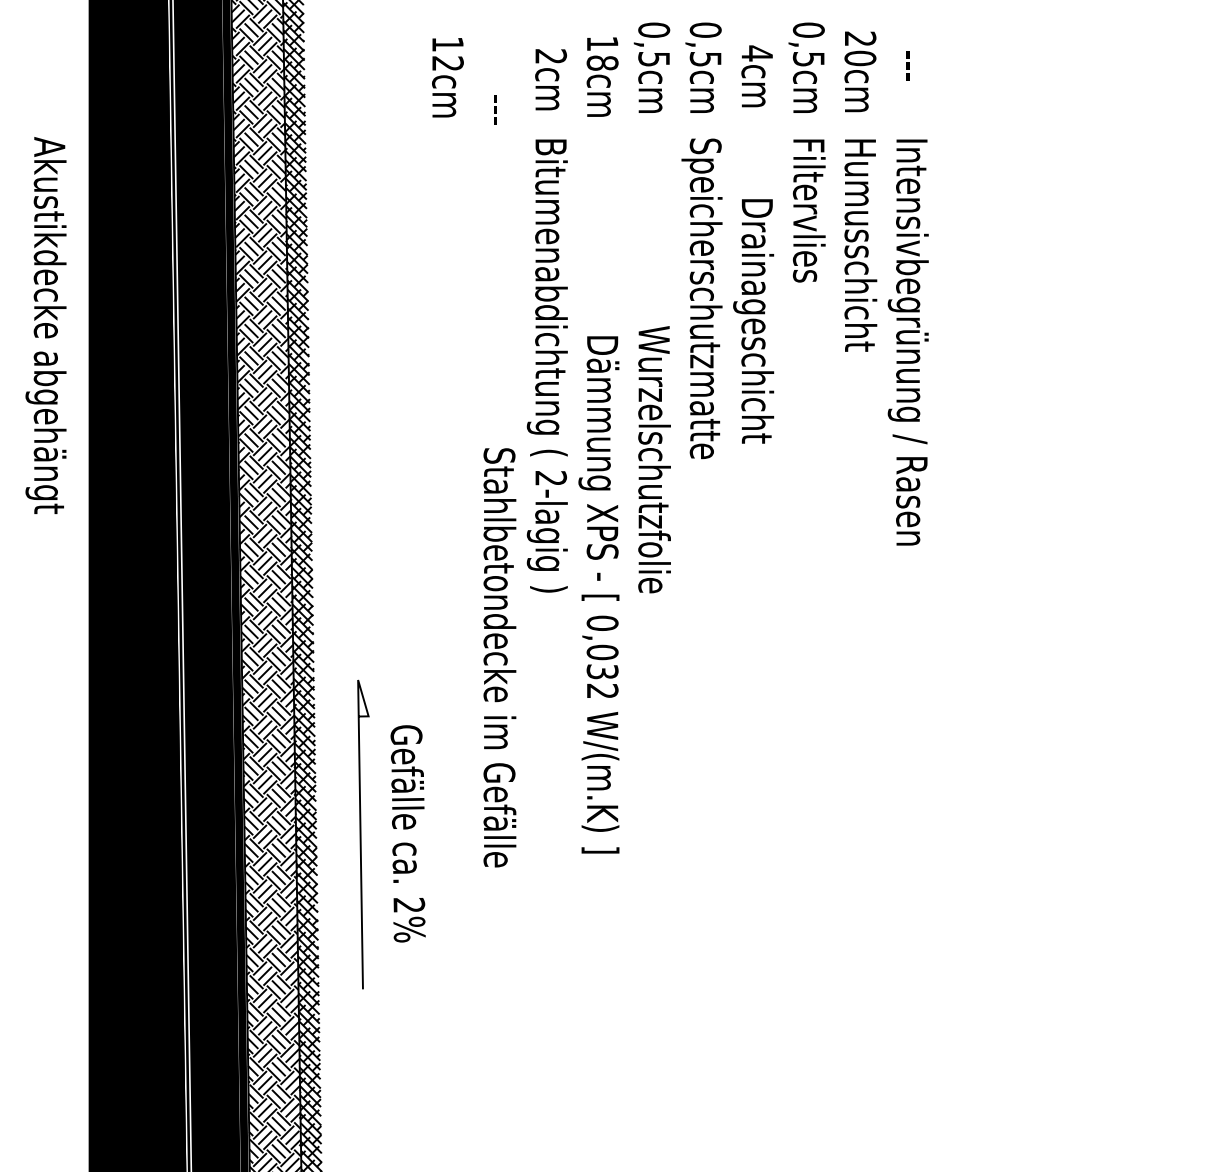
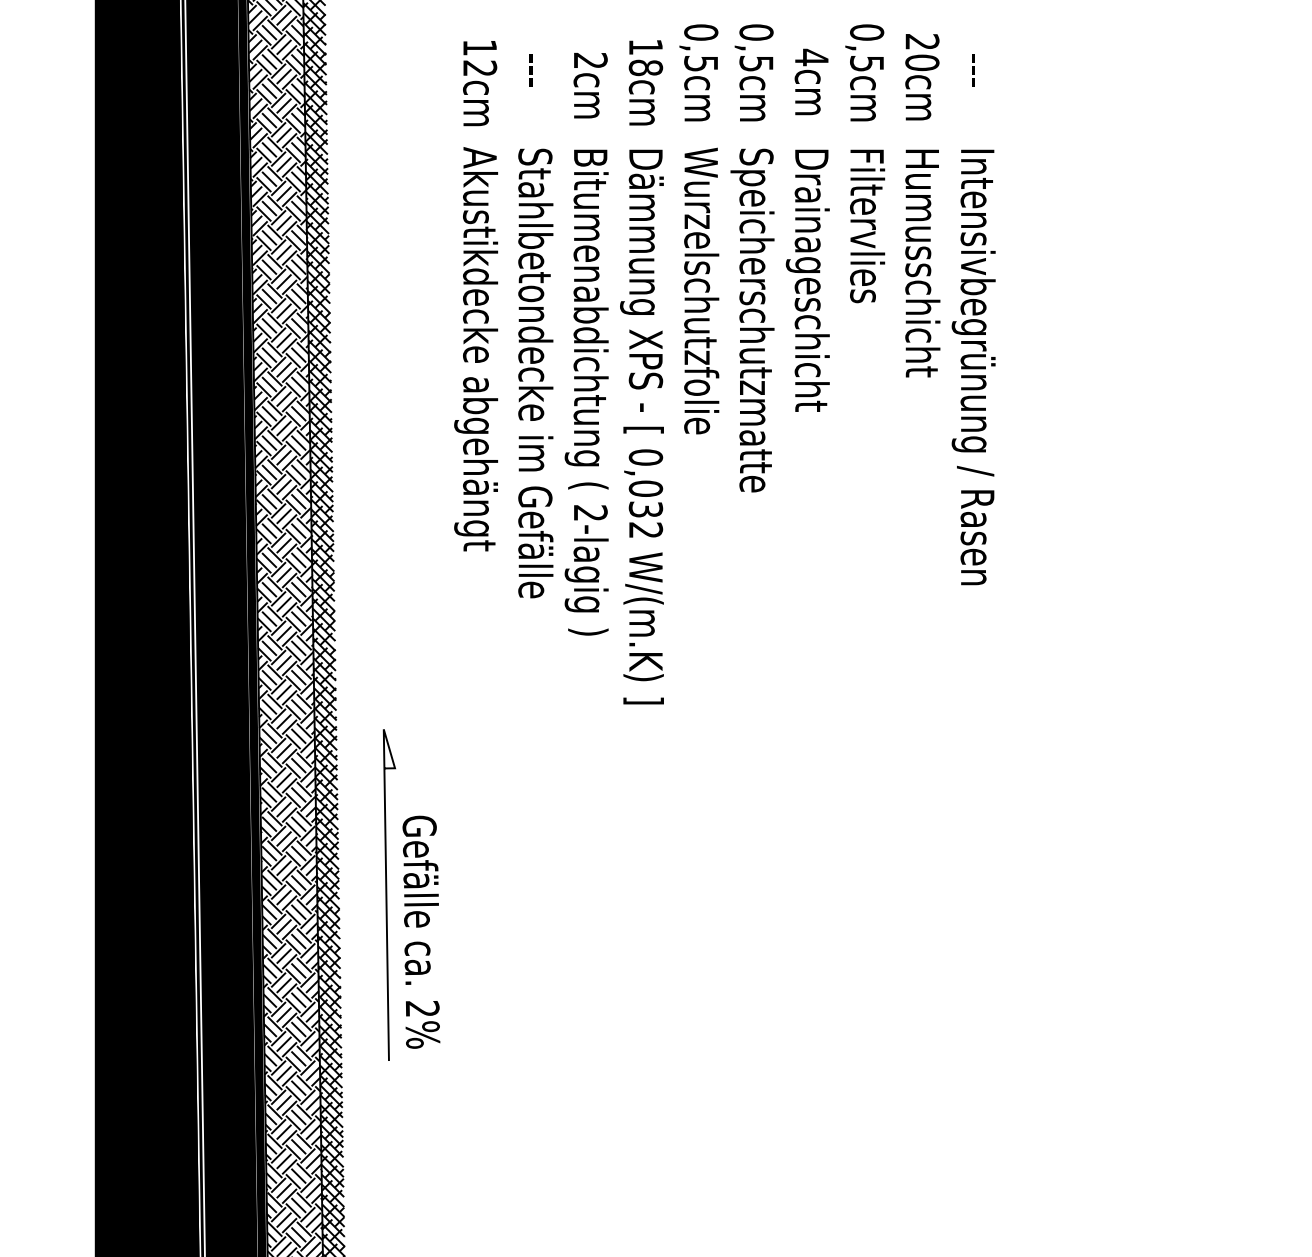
text: (494, 110) -> (530, 70), moved
text: (753, 321) -> (807, 280), moved
text: (46, 325) -> (476, 349), moved
text: (654, 459) -> (701, 290), moved
text: (598, 594) -> (641, 426), moved
text: (499, 657) -> (535, 373), moved
text: (408, 833) -> (421, 931), moved

